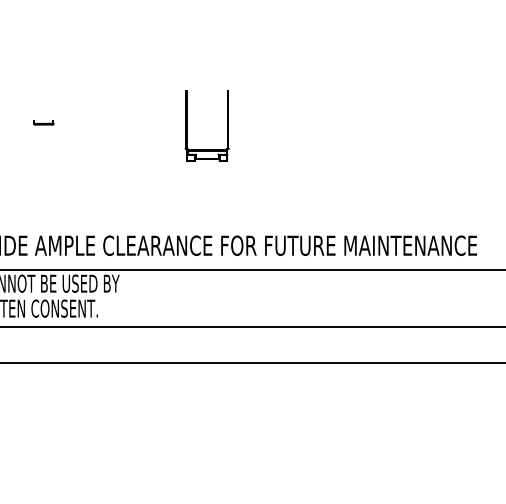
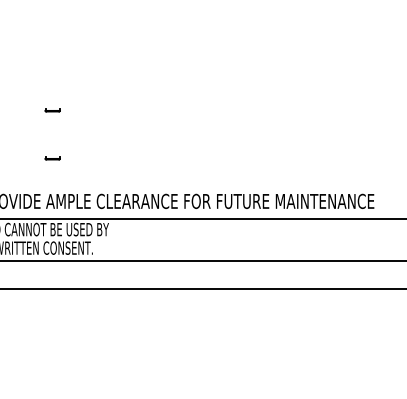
part: (187, 125) -> (159, 112), removed
part: (43, 187) -> (52, 158), added

